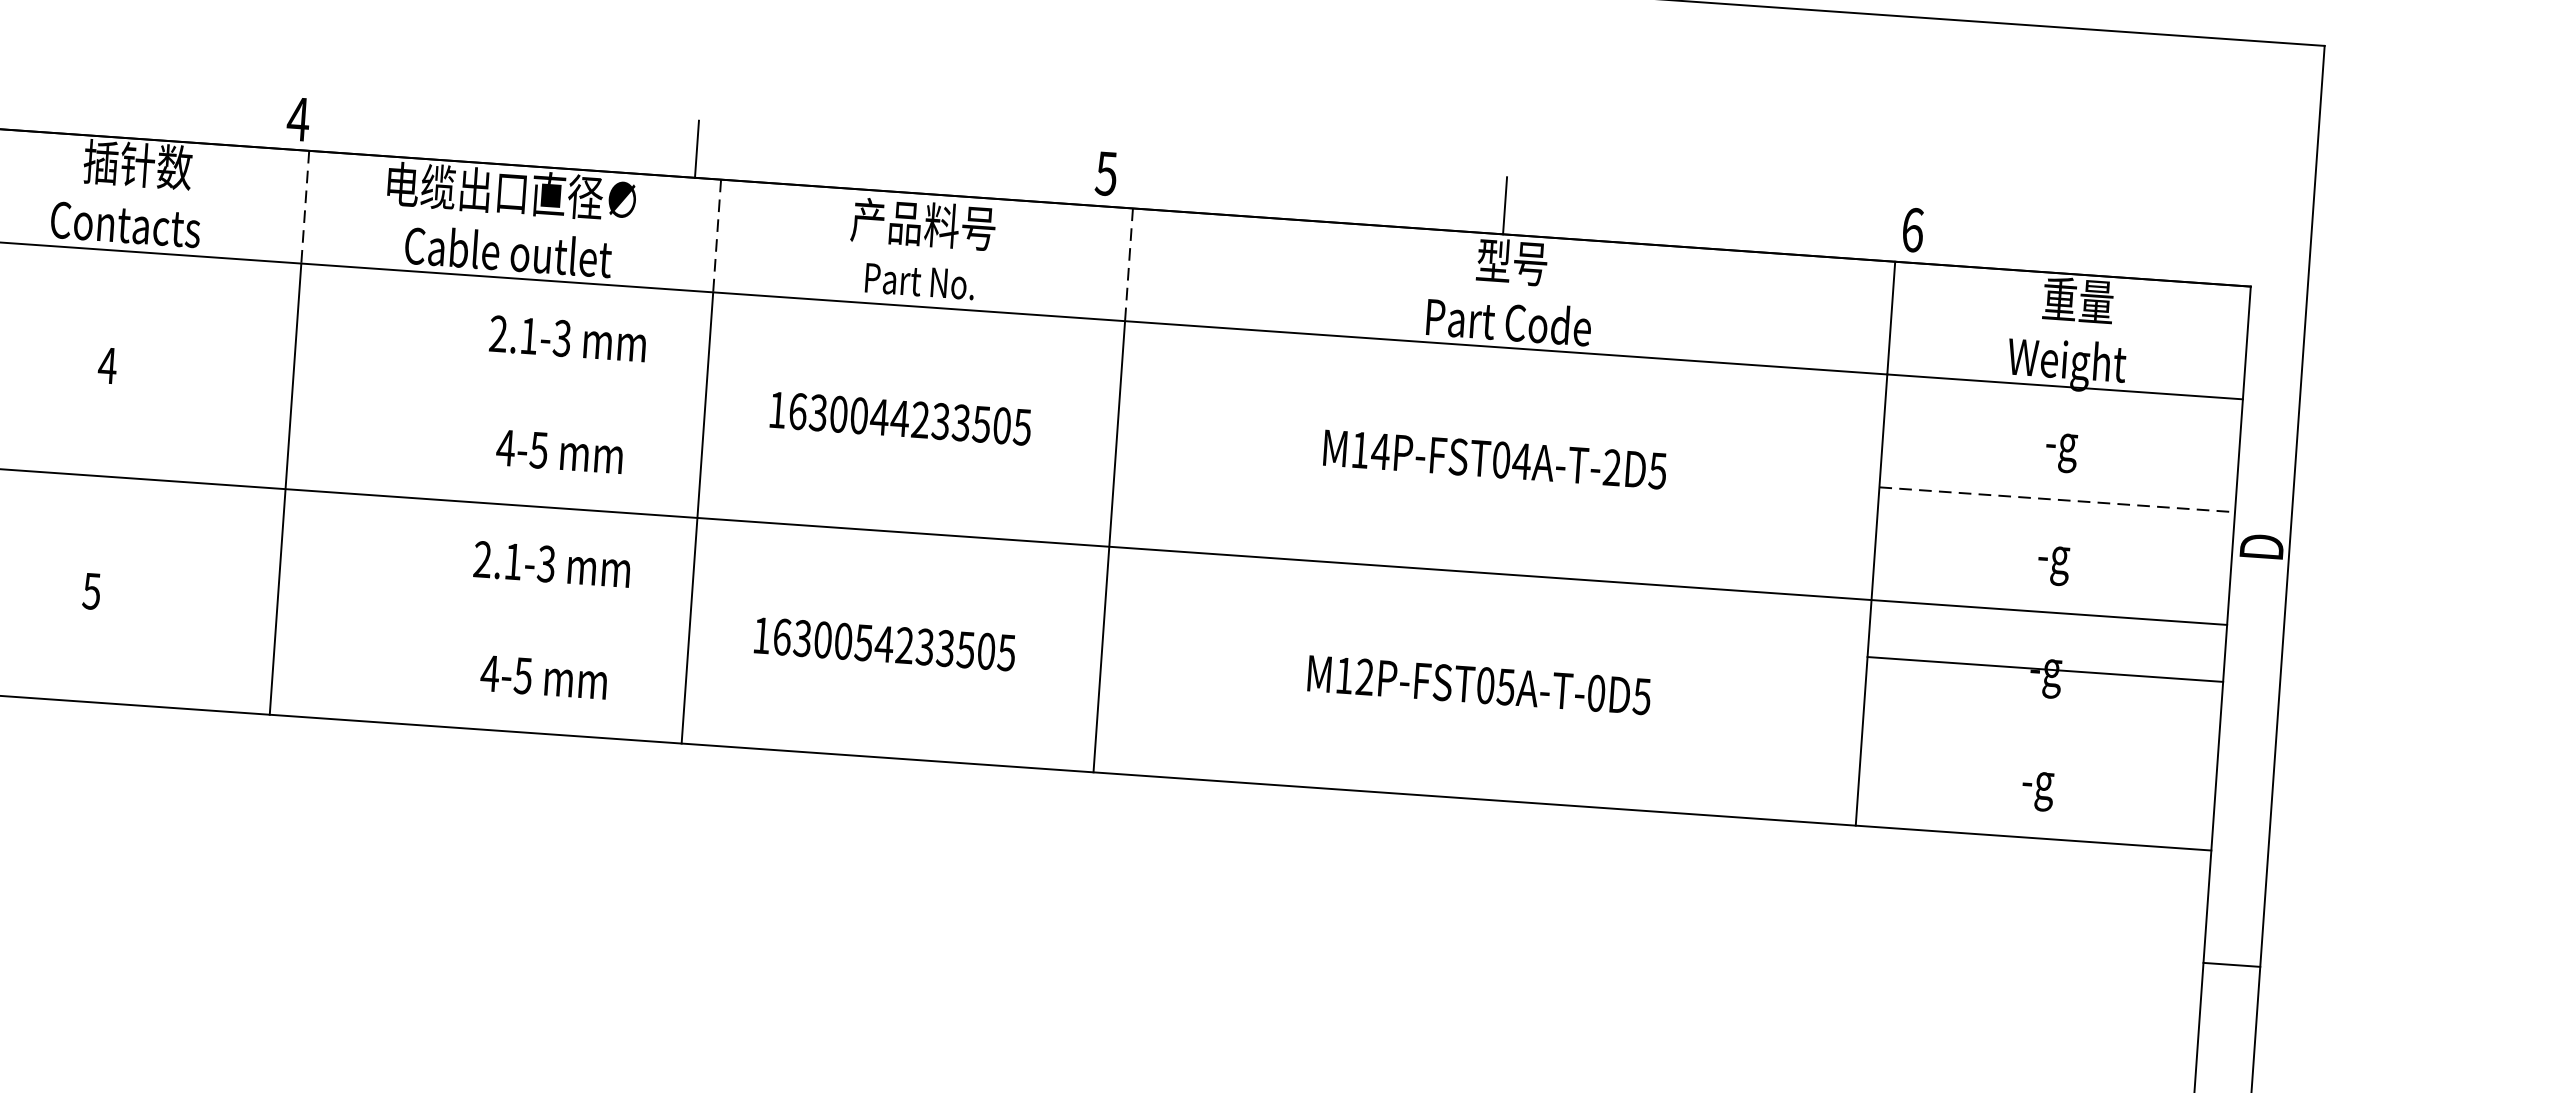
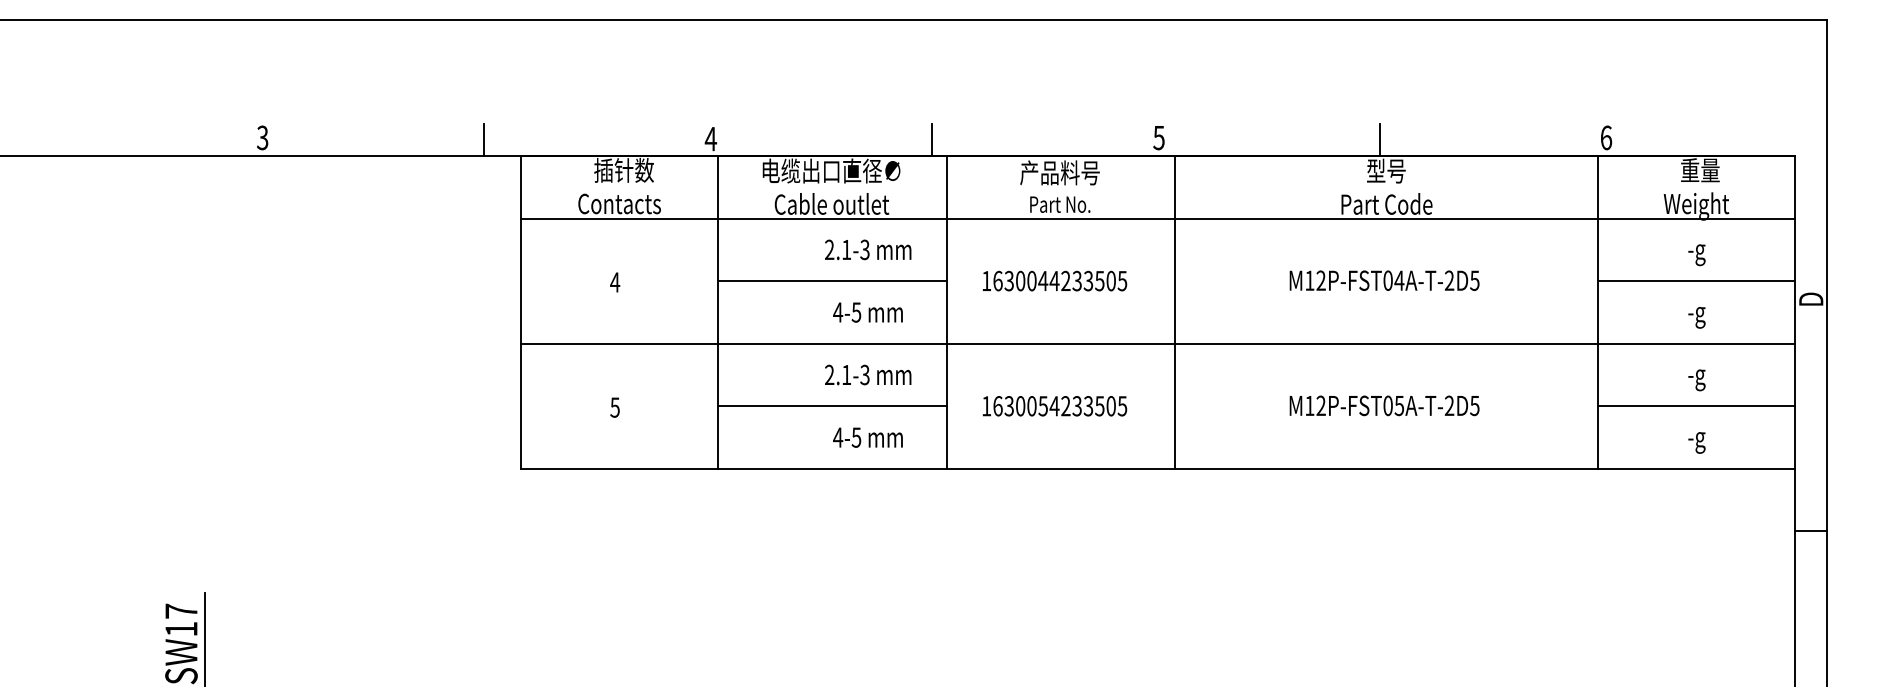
line: (305, 207) -> (718, 187), dashed -> solid
line: (717, 236) -> (946, 187), dashed -> solid
line: (1129, 265) -> (1175, 187), dashed -> solid
line: (499, 391) -> (832, 281), added
text: (1381, 451) -> (1321, 280), M14P-FST04A-T-2D5 -> M12P-FST04A-T-2D5
line: (2057, 500) -> (1696, 281), dashed -> solid
line: (483, 616) -> (832, 406), added
line: (2045, 669) -> (1696, 406), moved
text: (1596, 692) -> (1449, 405), M12P-FST05A-T-0D5 -> M12P-FST05A-T-2D5

